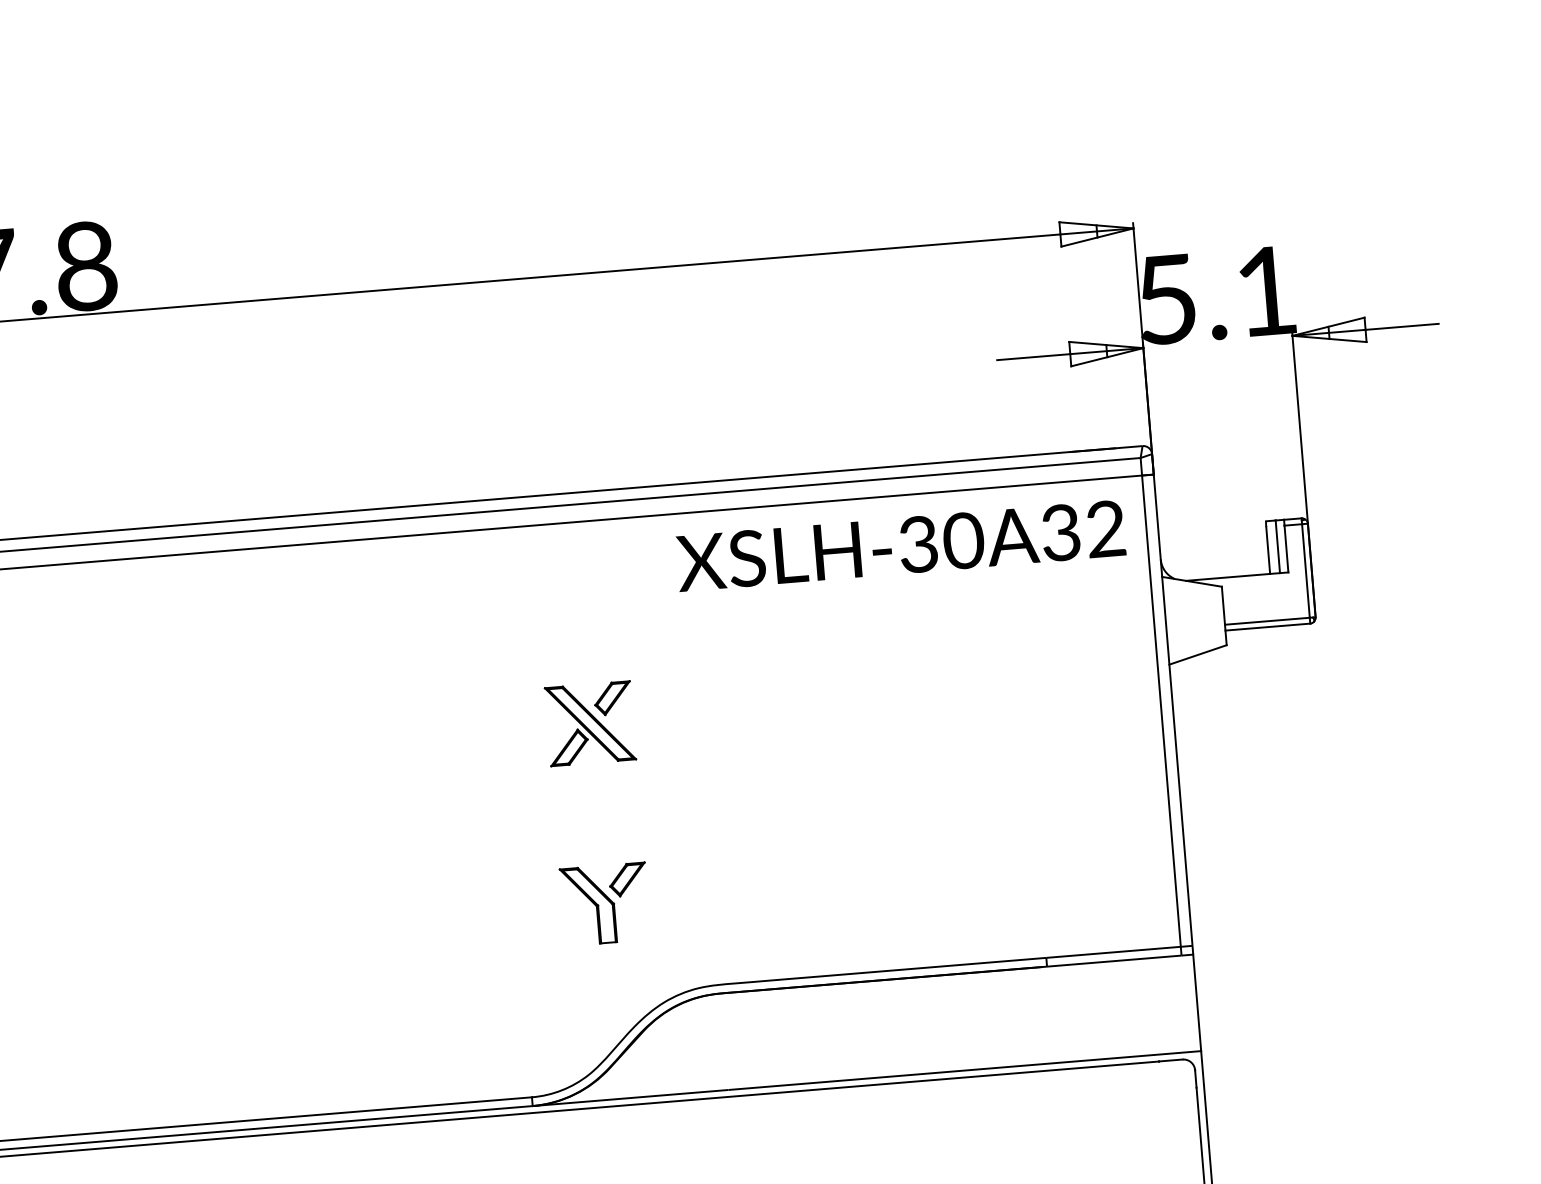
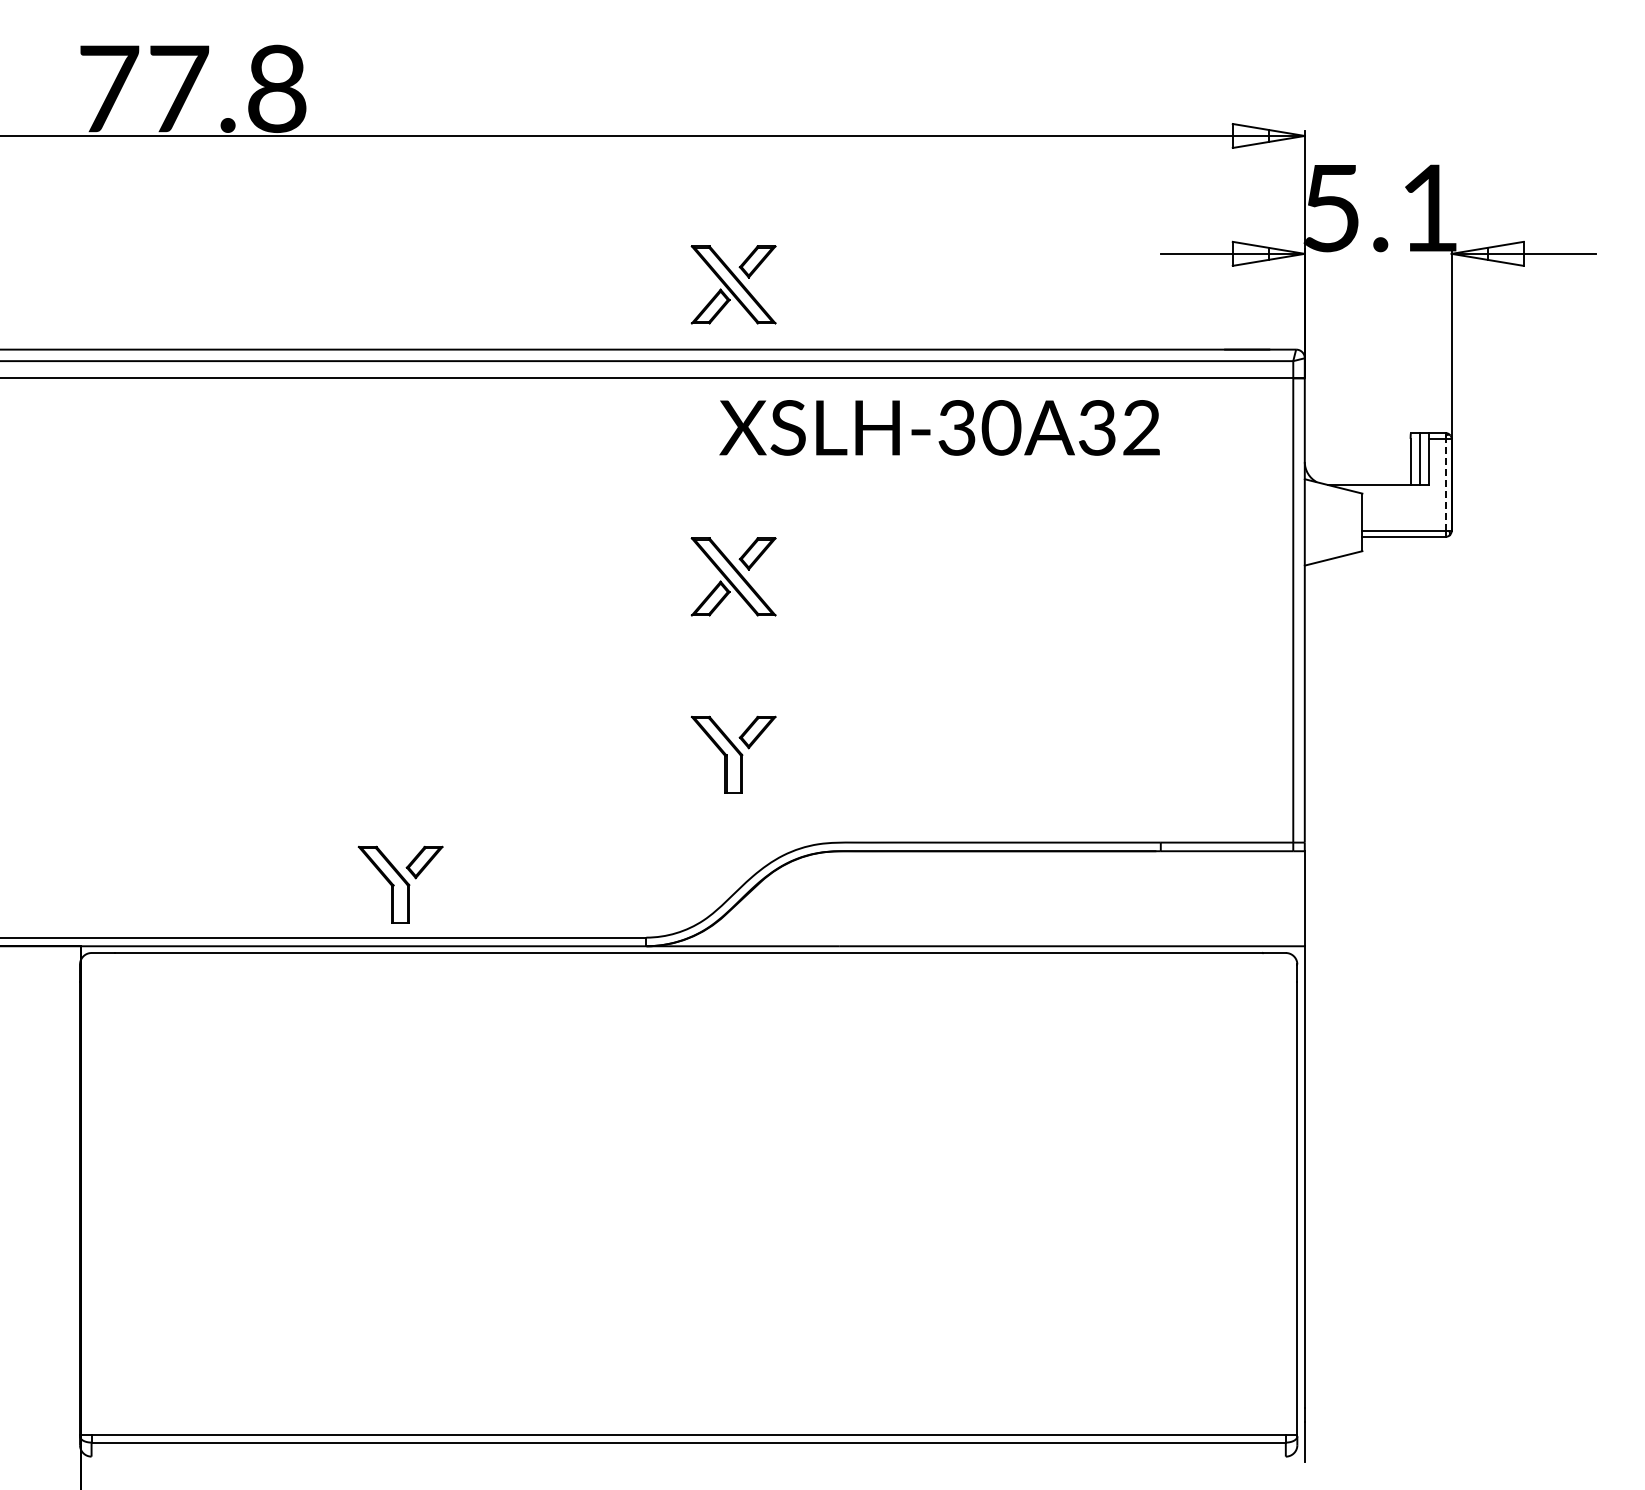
part: (565, 426) -> (733, 284), added
text: (900, 545) -> (939, 427), moved
line: (1305, 570) -> (1445, 484), solid -> dashed
part: (277, 1063) -> (400, 884), added

